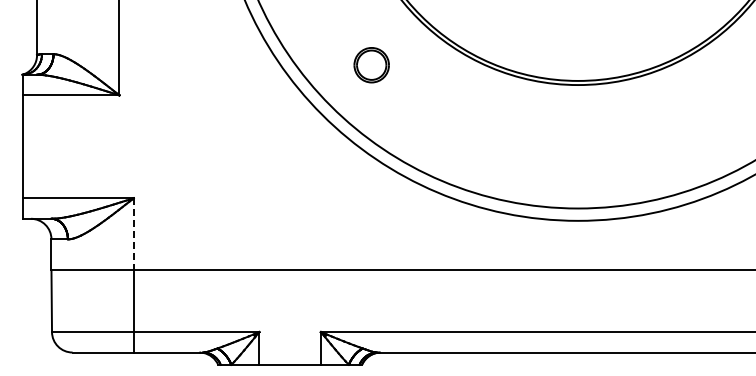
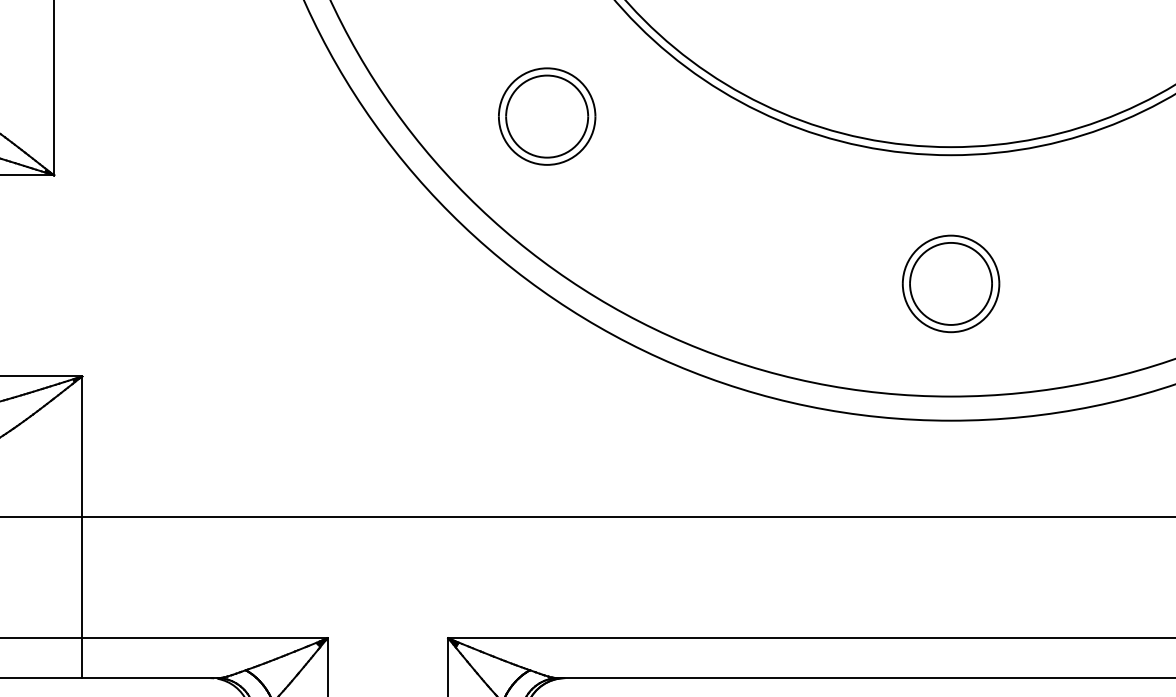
part: (371, 64) -> (546, 114), size x1.43
part: (577, 150) -> (949, 283), added
line: (133, 234) -> (81, 447), dashed -> solid

